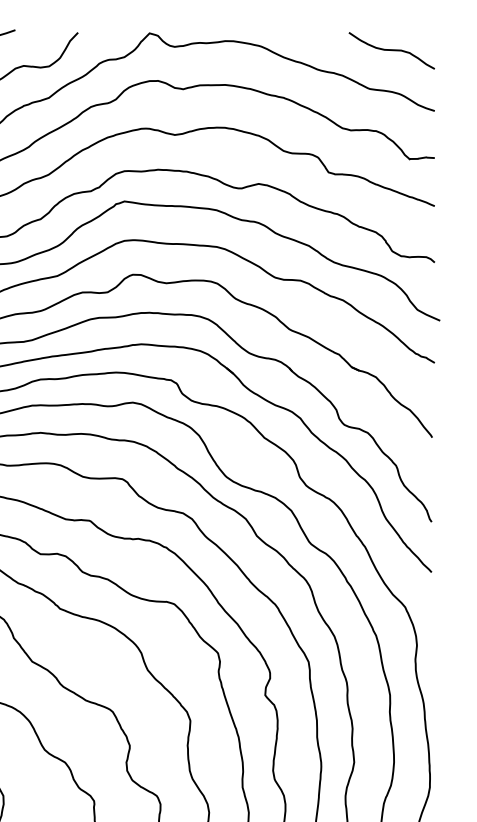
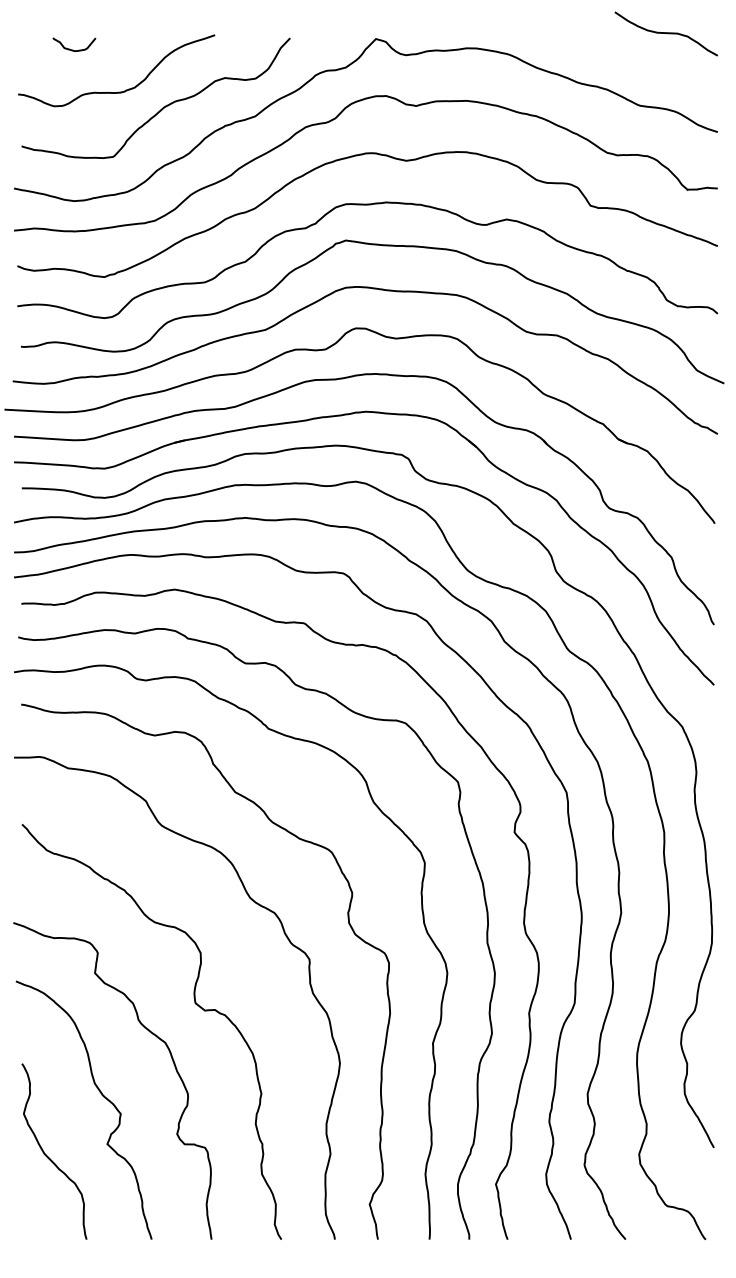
curve: (391, 50) -> (665, 33), moved

